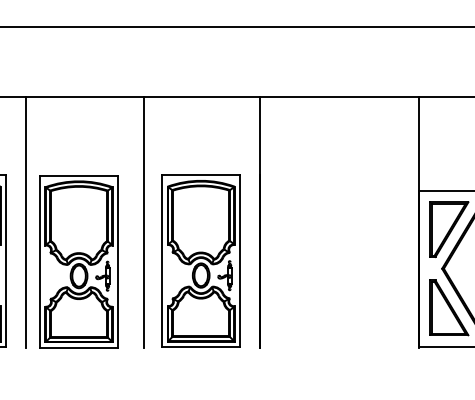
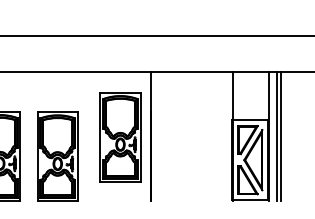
line: (26, 222) -> (30, 136), removed
line: (142, 222) -> (90, 136), removed
part: (201, 261) -> (120, 137), moved

